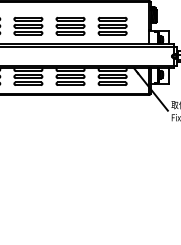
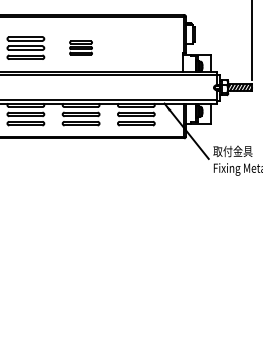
hatch: (153, 15) -> (189, 34), removed
part: (70, 25) -> (80, 47), size x0.6
part: (112, 25) -> (136, 47), removed

